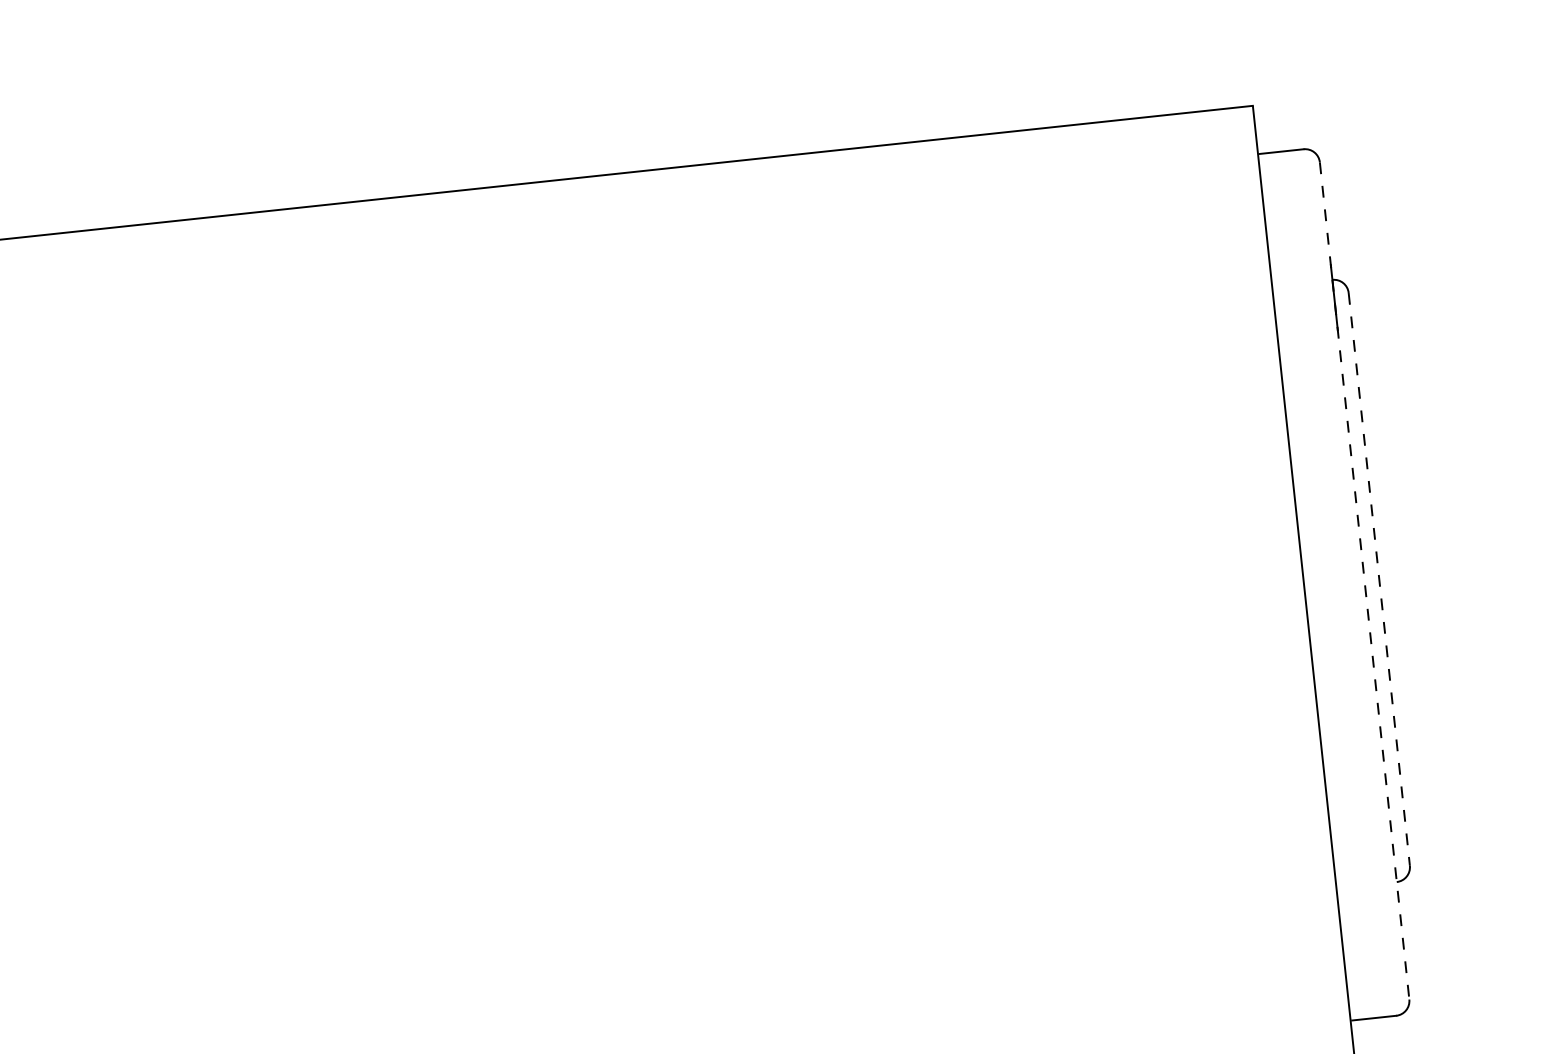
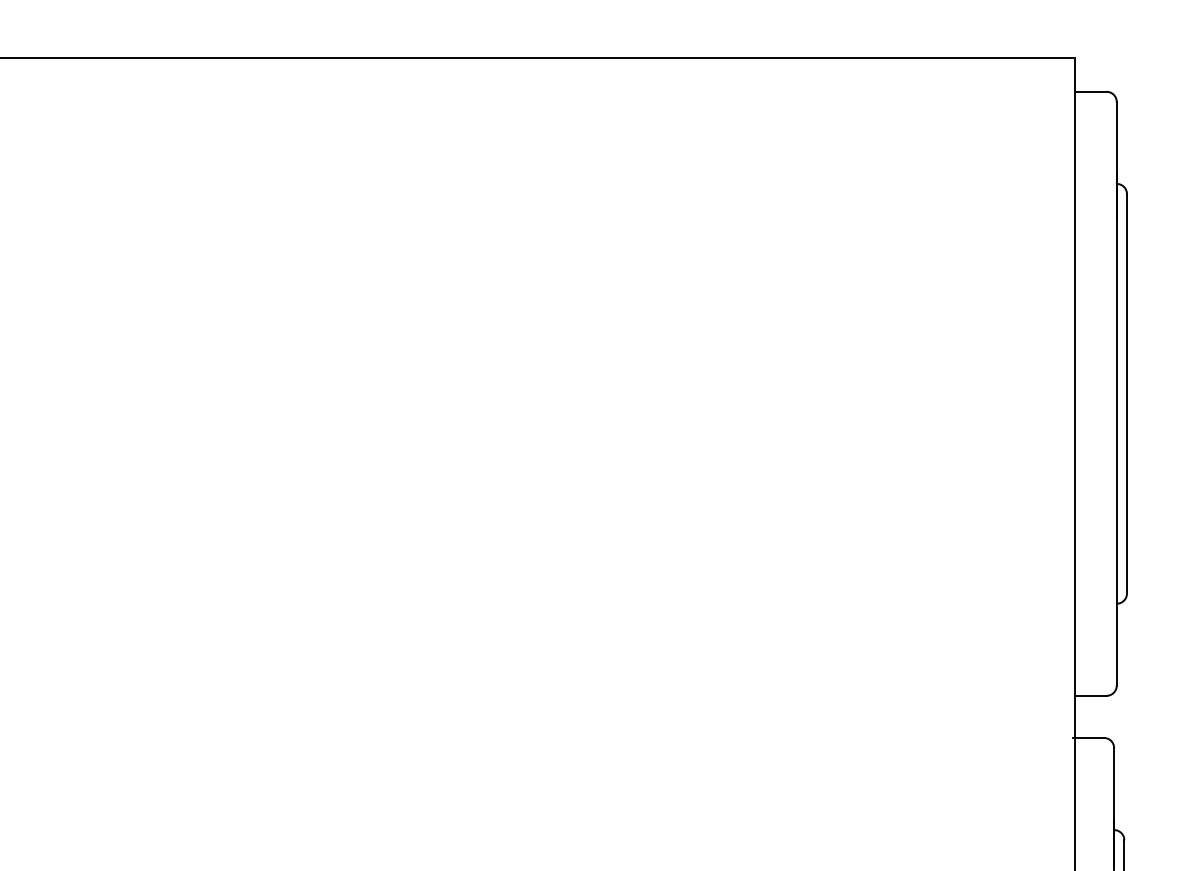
line: (1379, 578) -> (1127, 393), dashed -> solid
line: (1364, 580) -> (1116, 393), dashed -> solid

